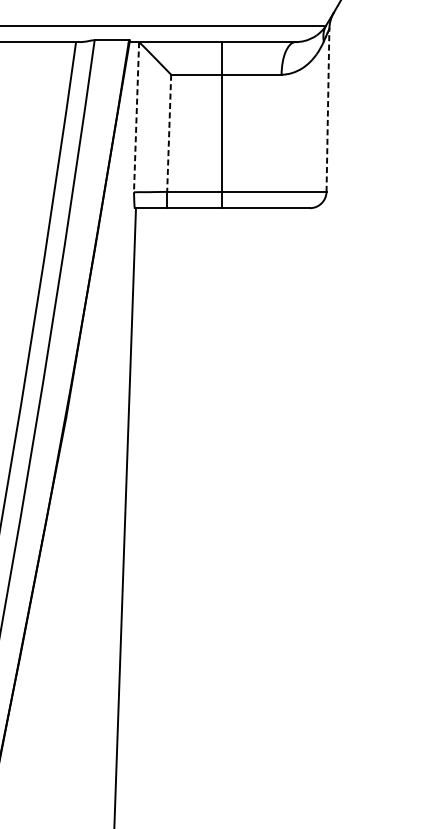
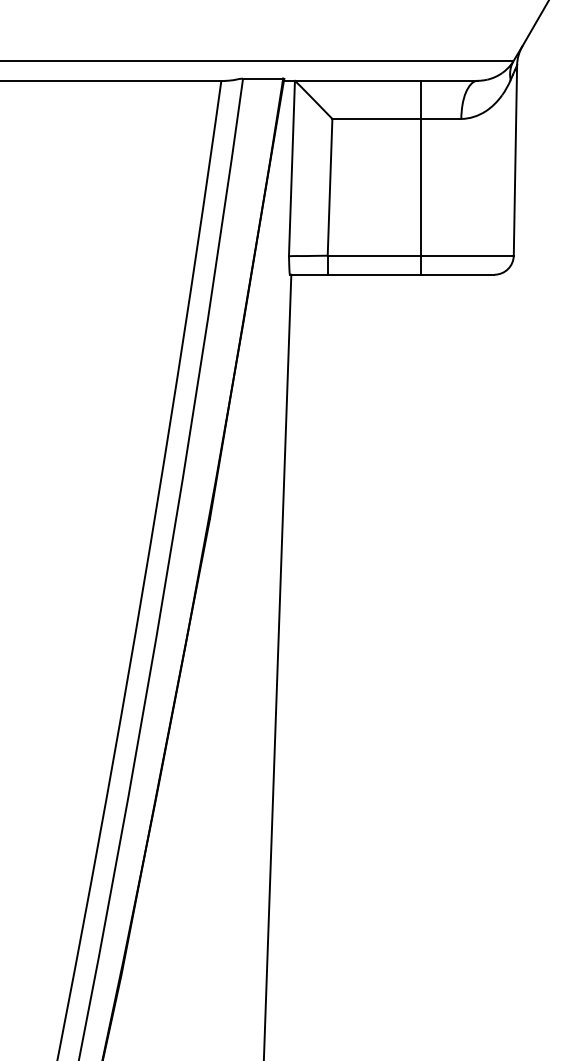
line: (328, 109) -> (515, 159), dashed -> solid
line: (136, 117) -> (291, 168), dashed -> solid
line: (221, 124) -> (421, 177), moved
line: (169, 133) -> (330, 187), dashed -> solid

